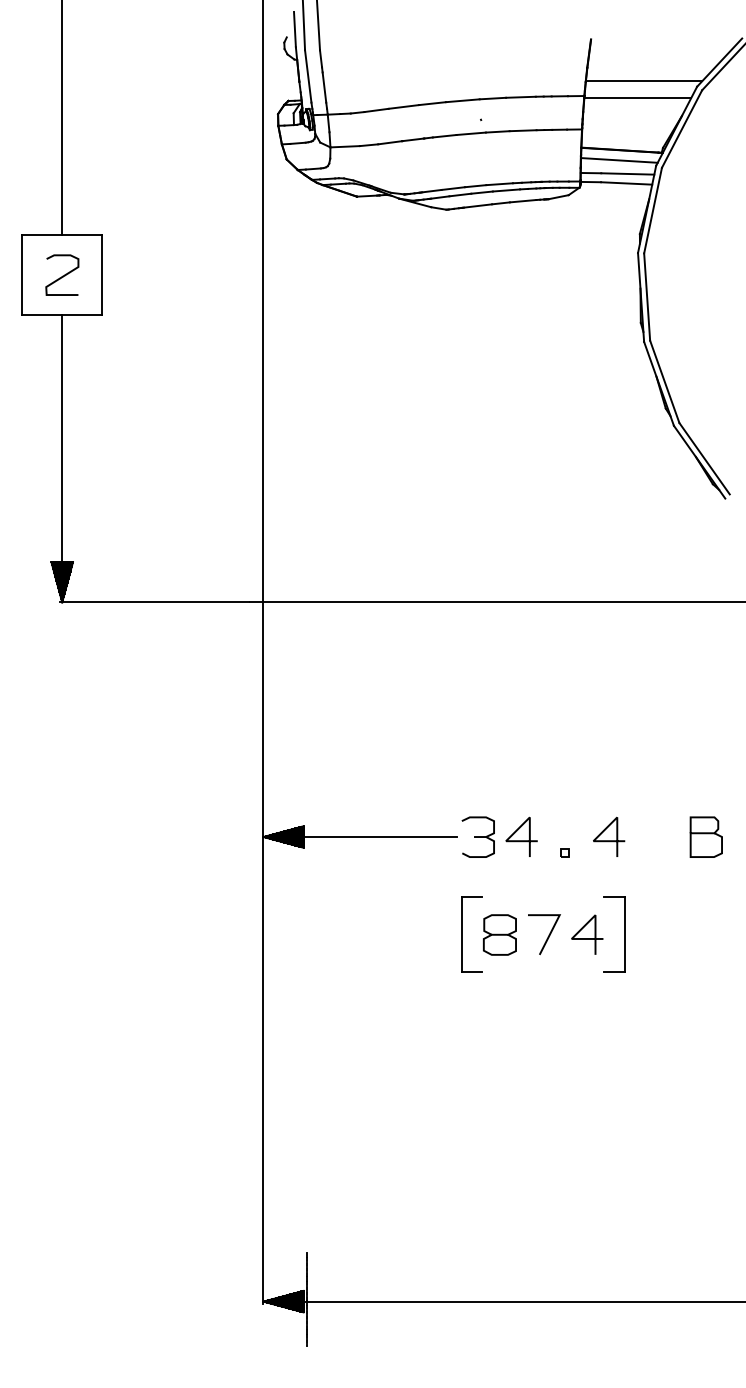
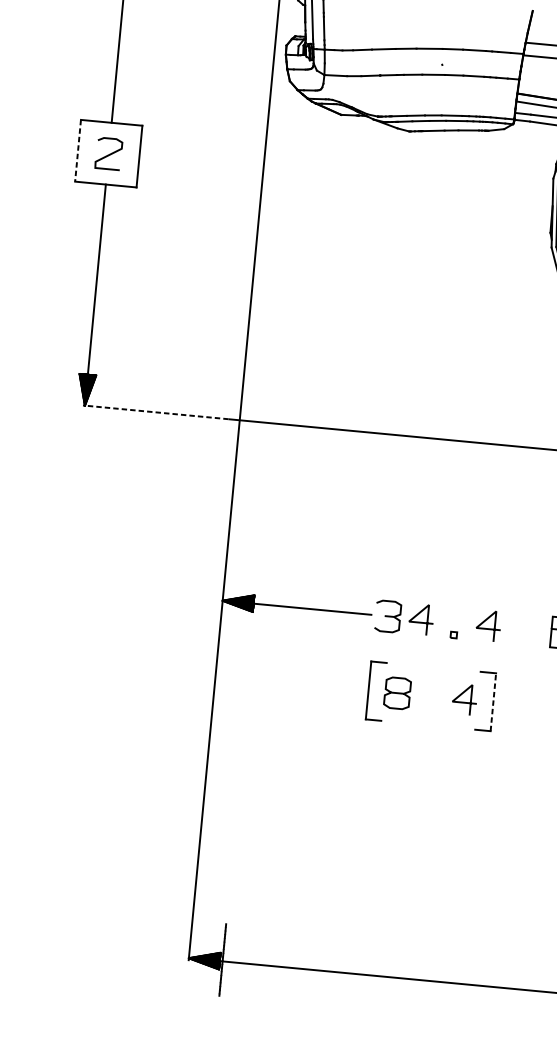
line: (22, 275) -> (78, 151), solid -> dashed
line: (154, 602) -> (155, 412), solid -> dashed
line: (624, 934) -> (493, 702), solid -> dashed
line: (547, 936) -> (434, 697), removed

